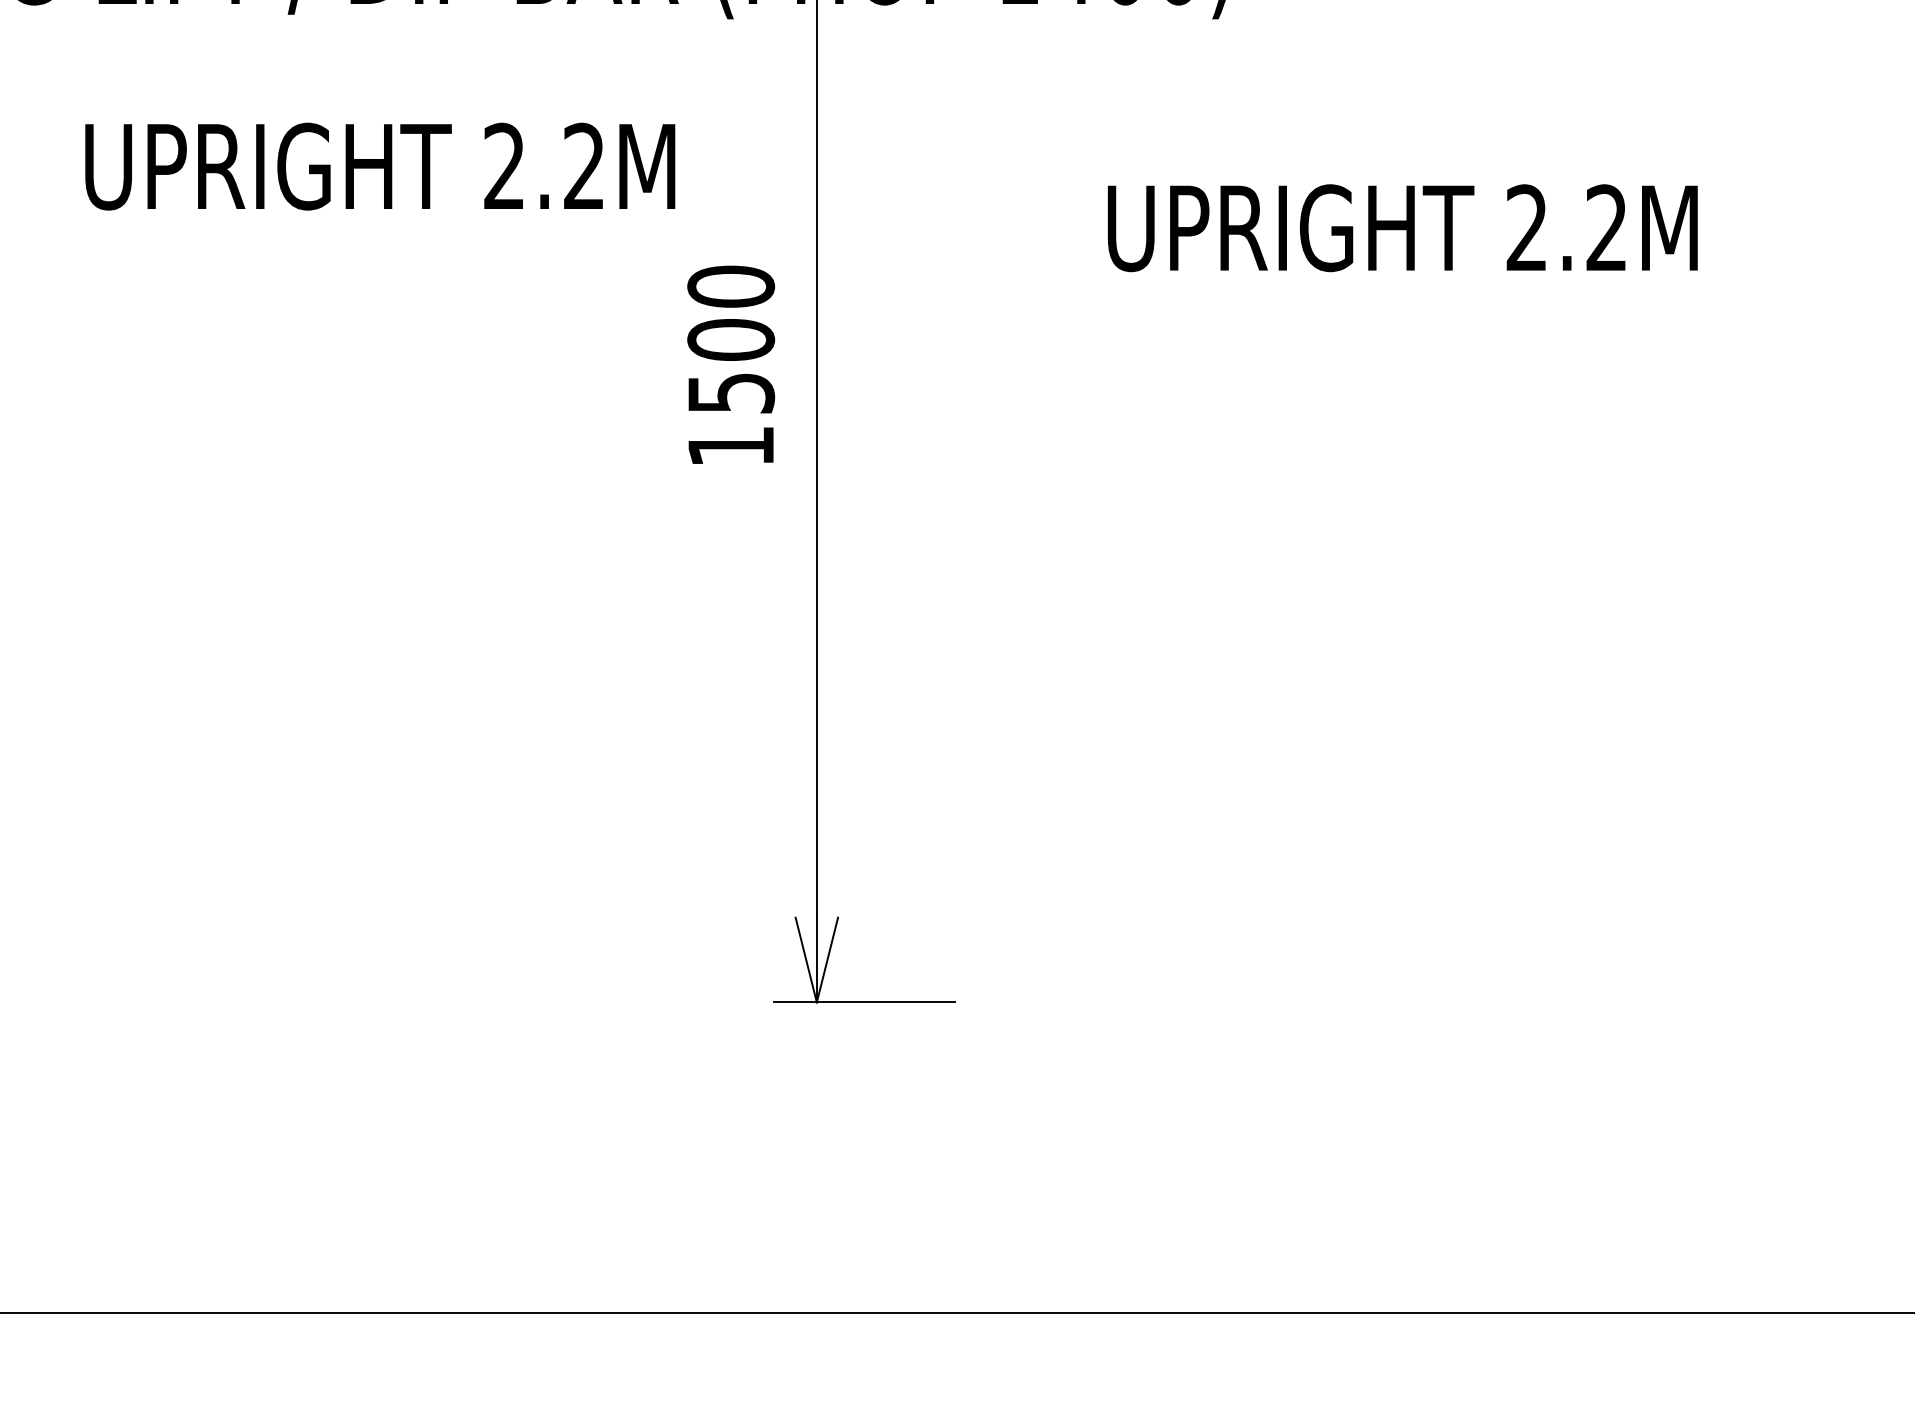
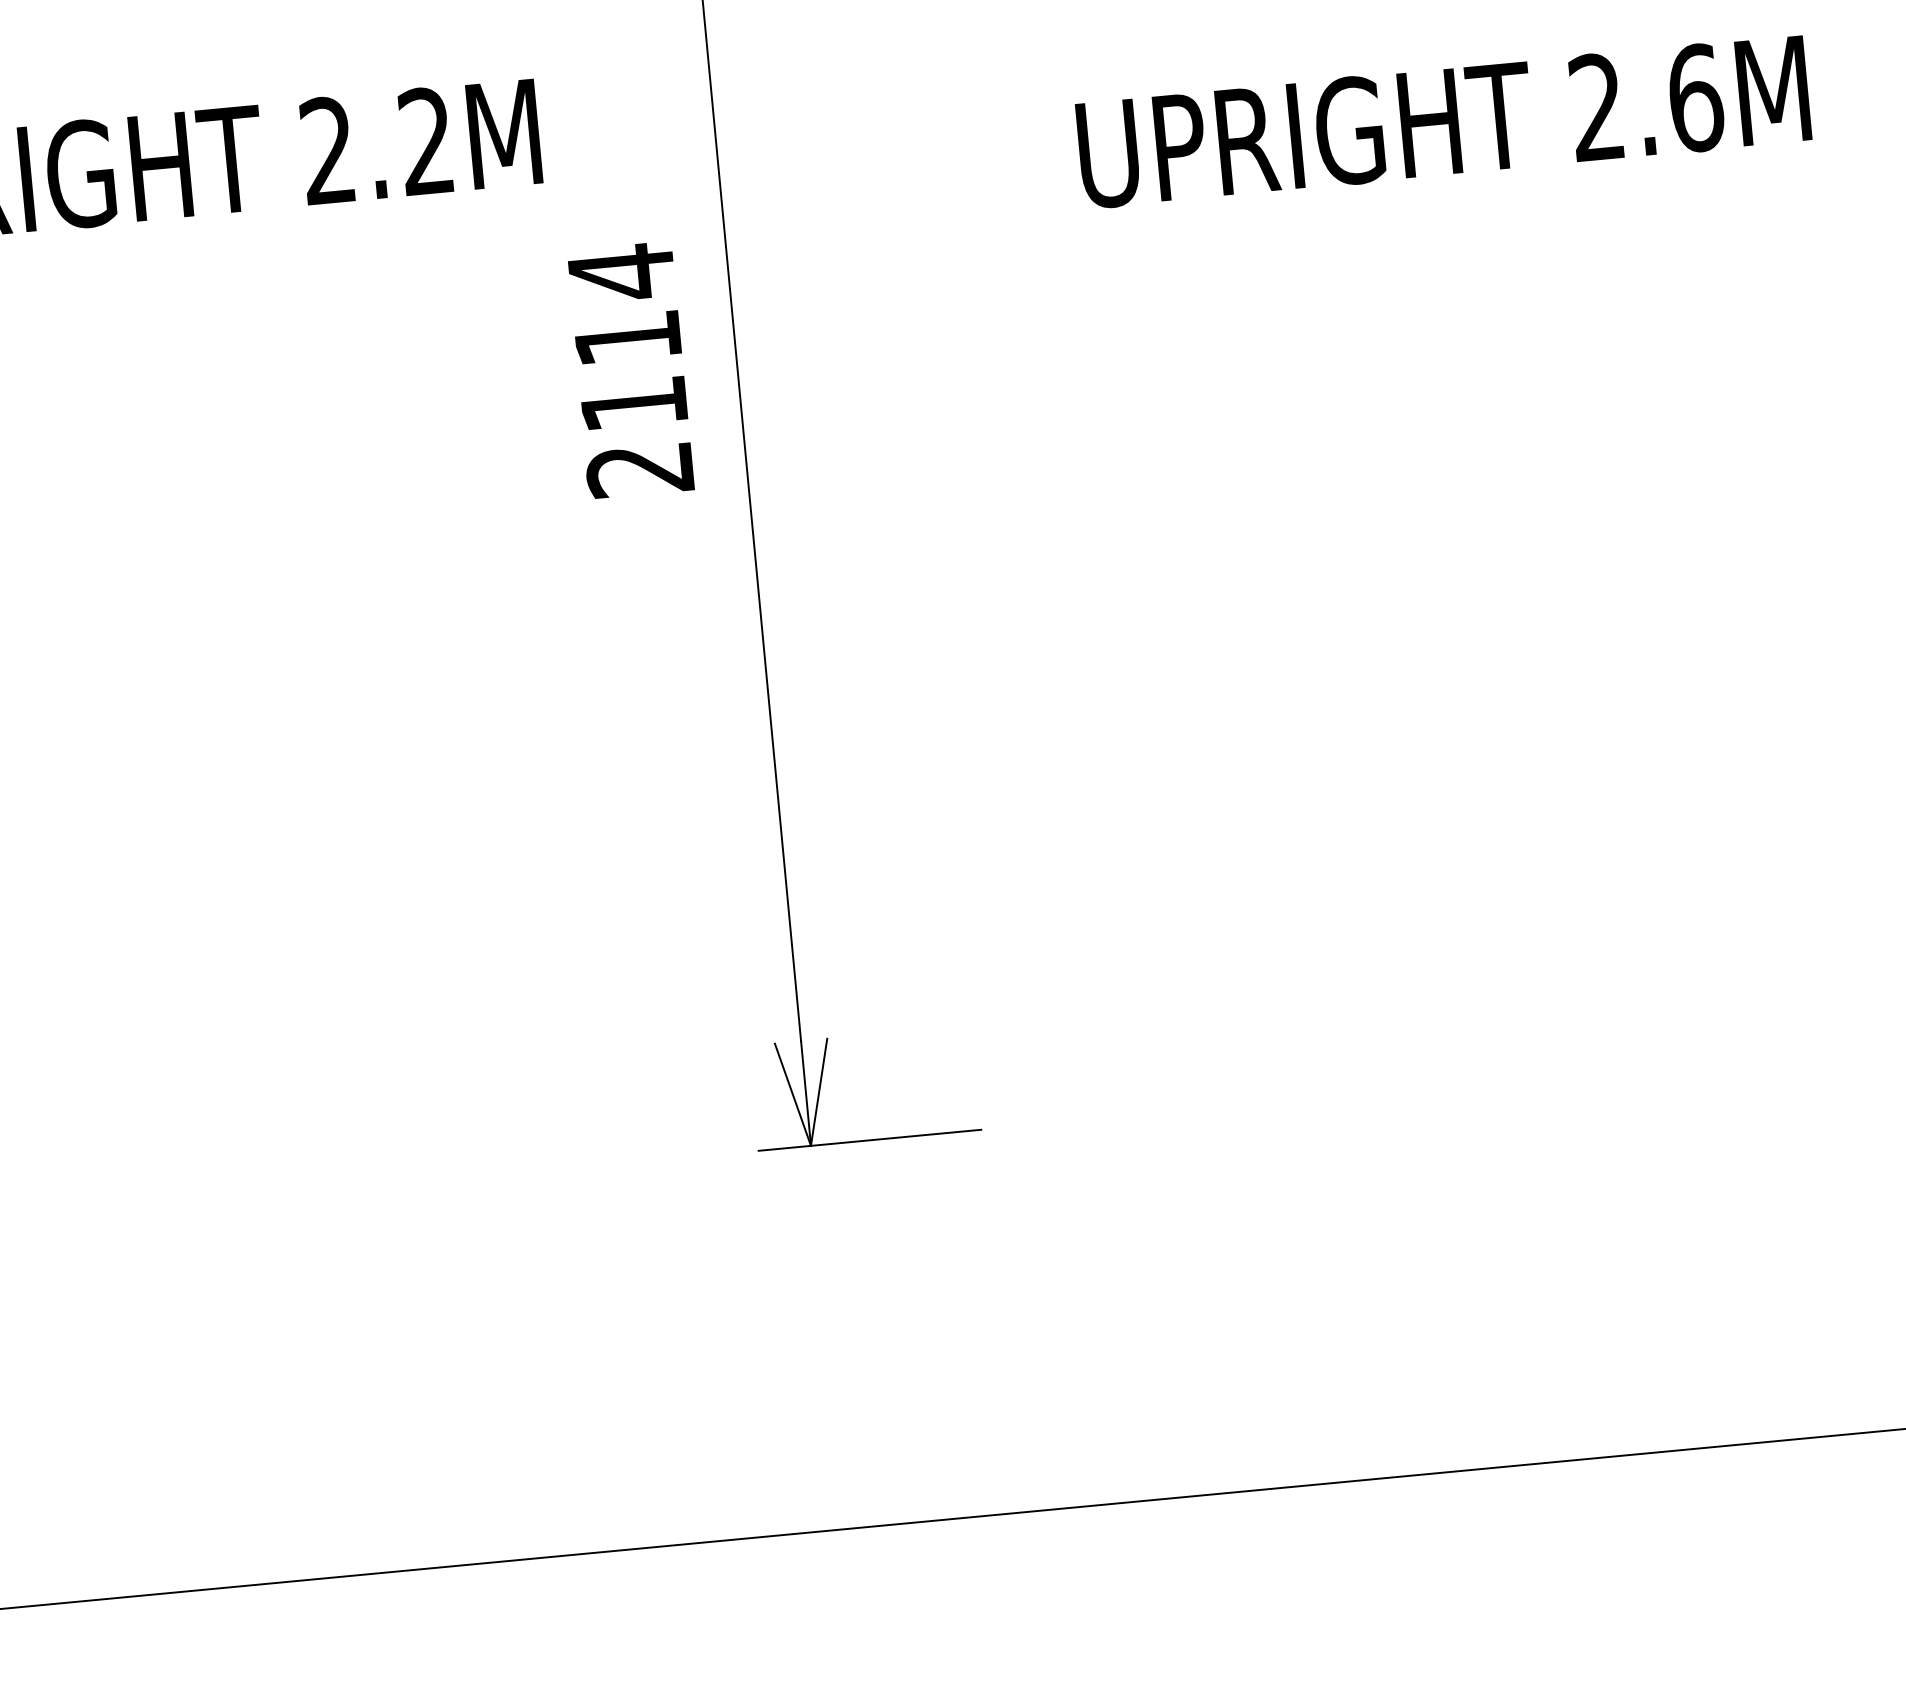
text: (1607, 228) -> (1696, 98), 2.2M -> 2.6M
text: (731, 365) -> (631, 369), 1500 -> 2114

